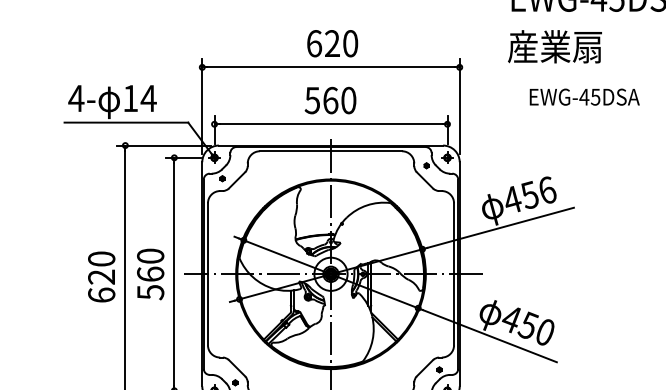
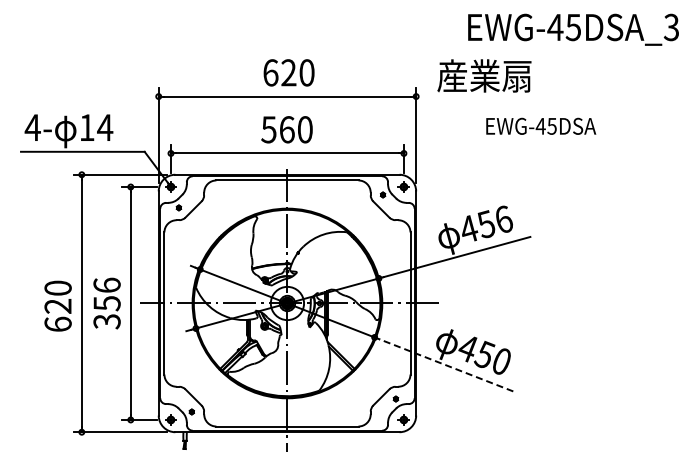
text: (555, 46) -> (484, 75), moved
text: (150, 274) -> (106, 303), 560 -> 356
line: (490, 336) -> (446, 365), solid -> dashed

